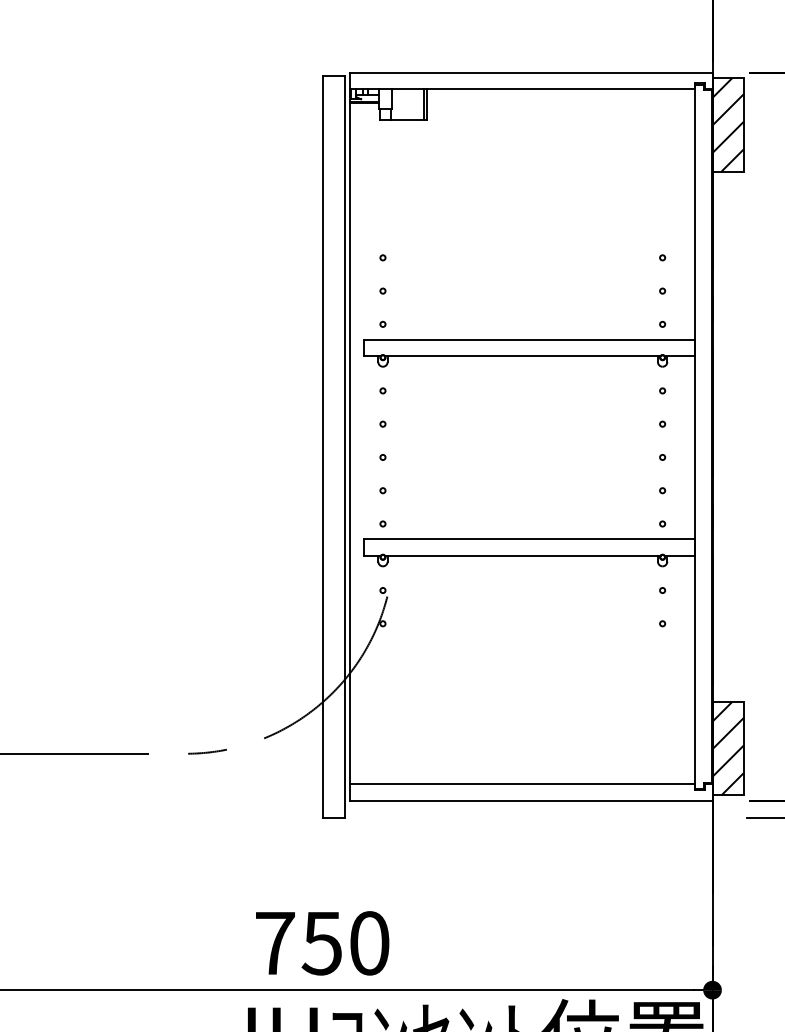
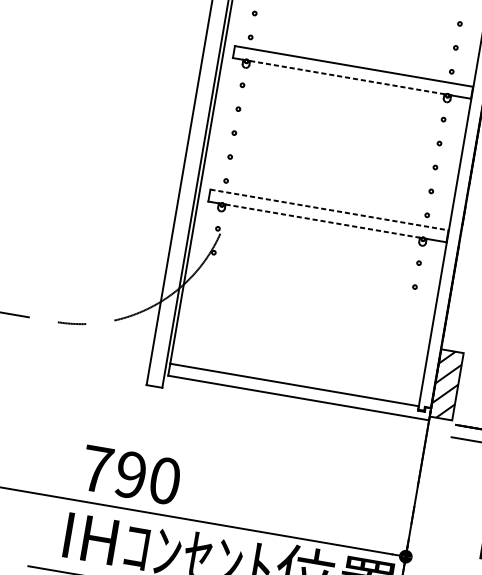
line: (523, 356) -> (347, 77), solid -> dashed
line: (529, 539) -> (329, 210), solid -> dashed
line: (523, 555) -> (323, 220), solid -> dashed
text: (321, 943) -> (130, 475), 750 -> 790

